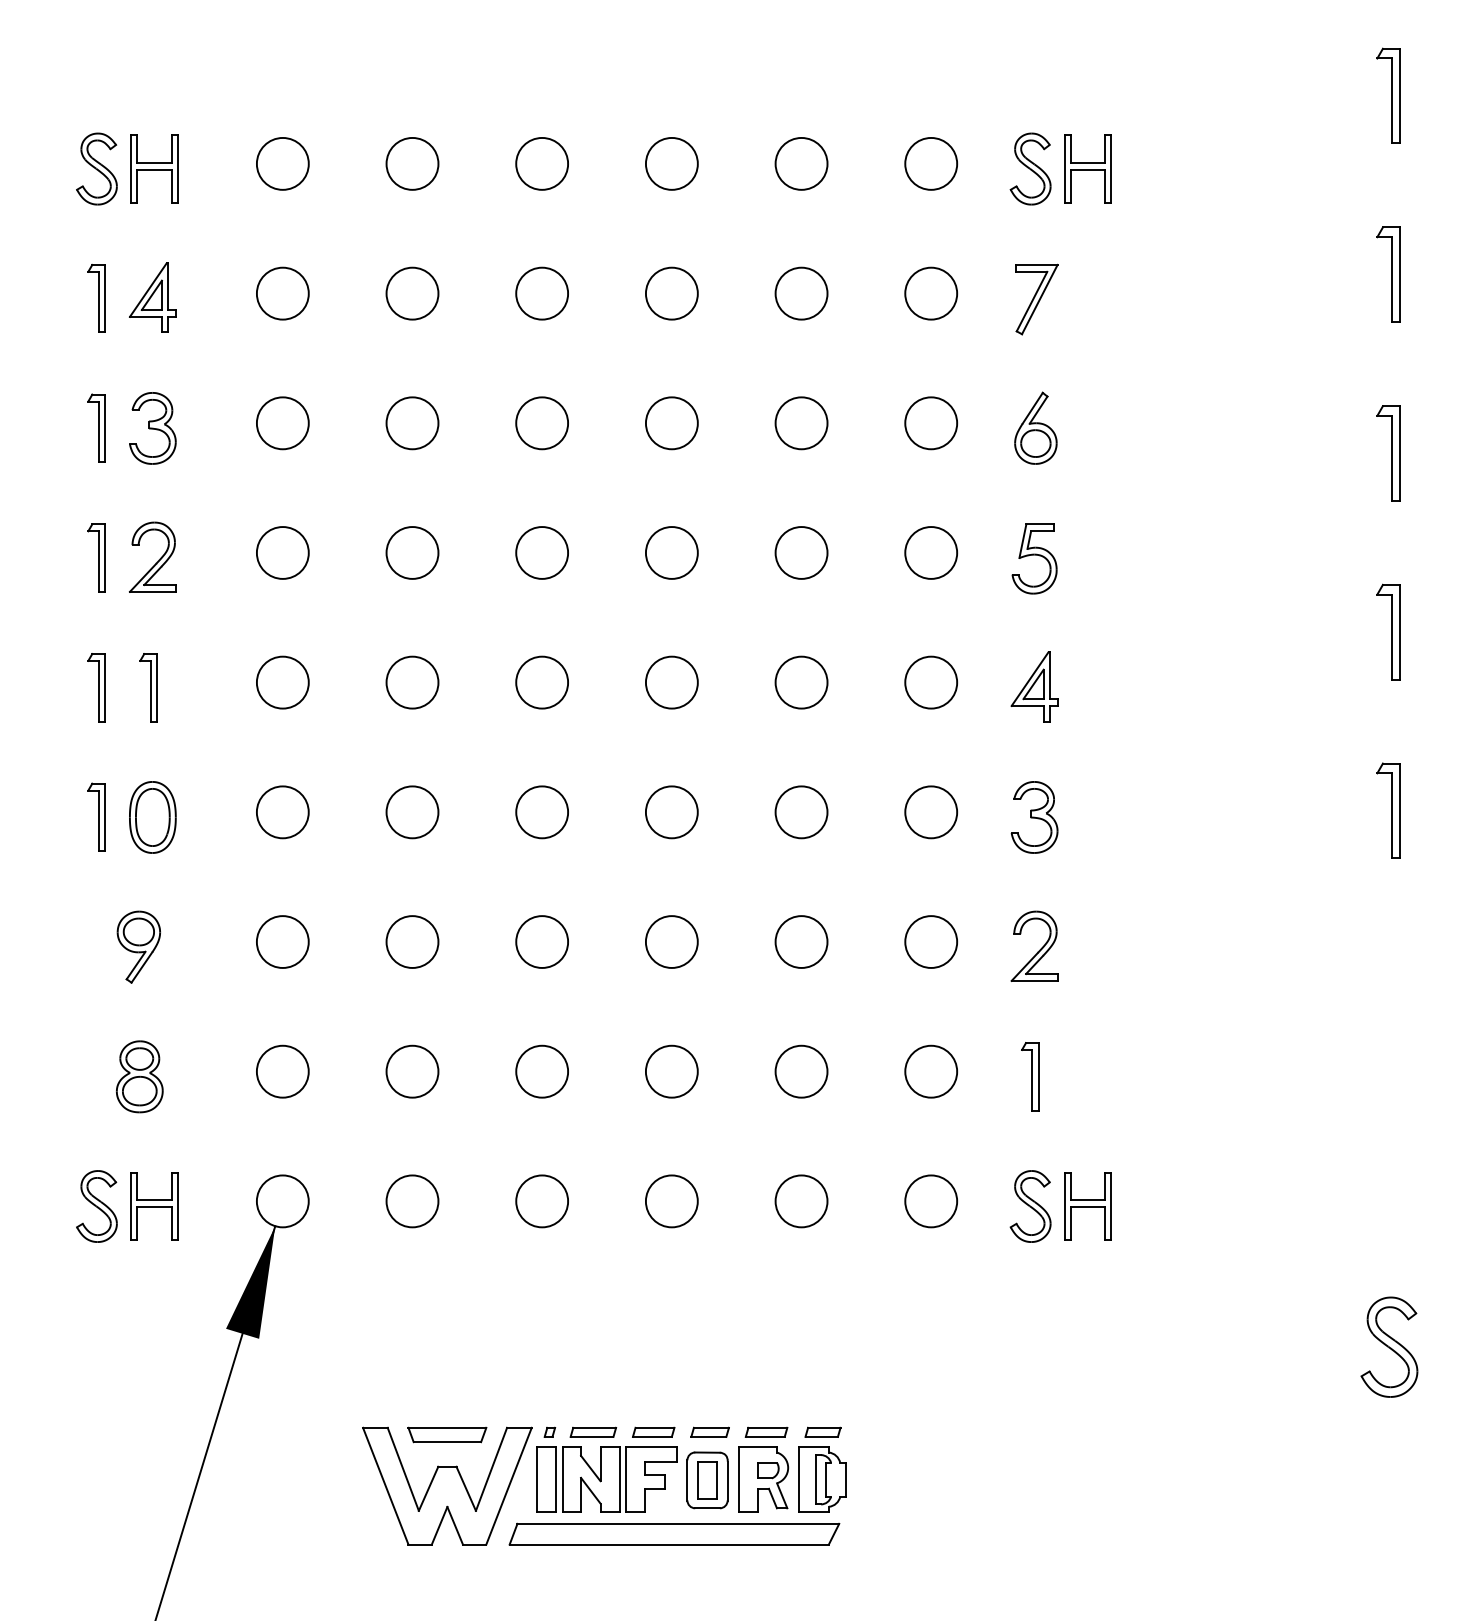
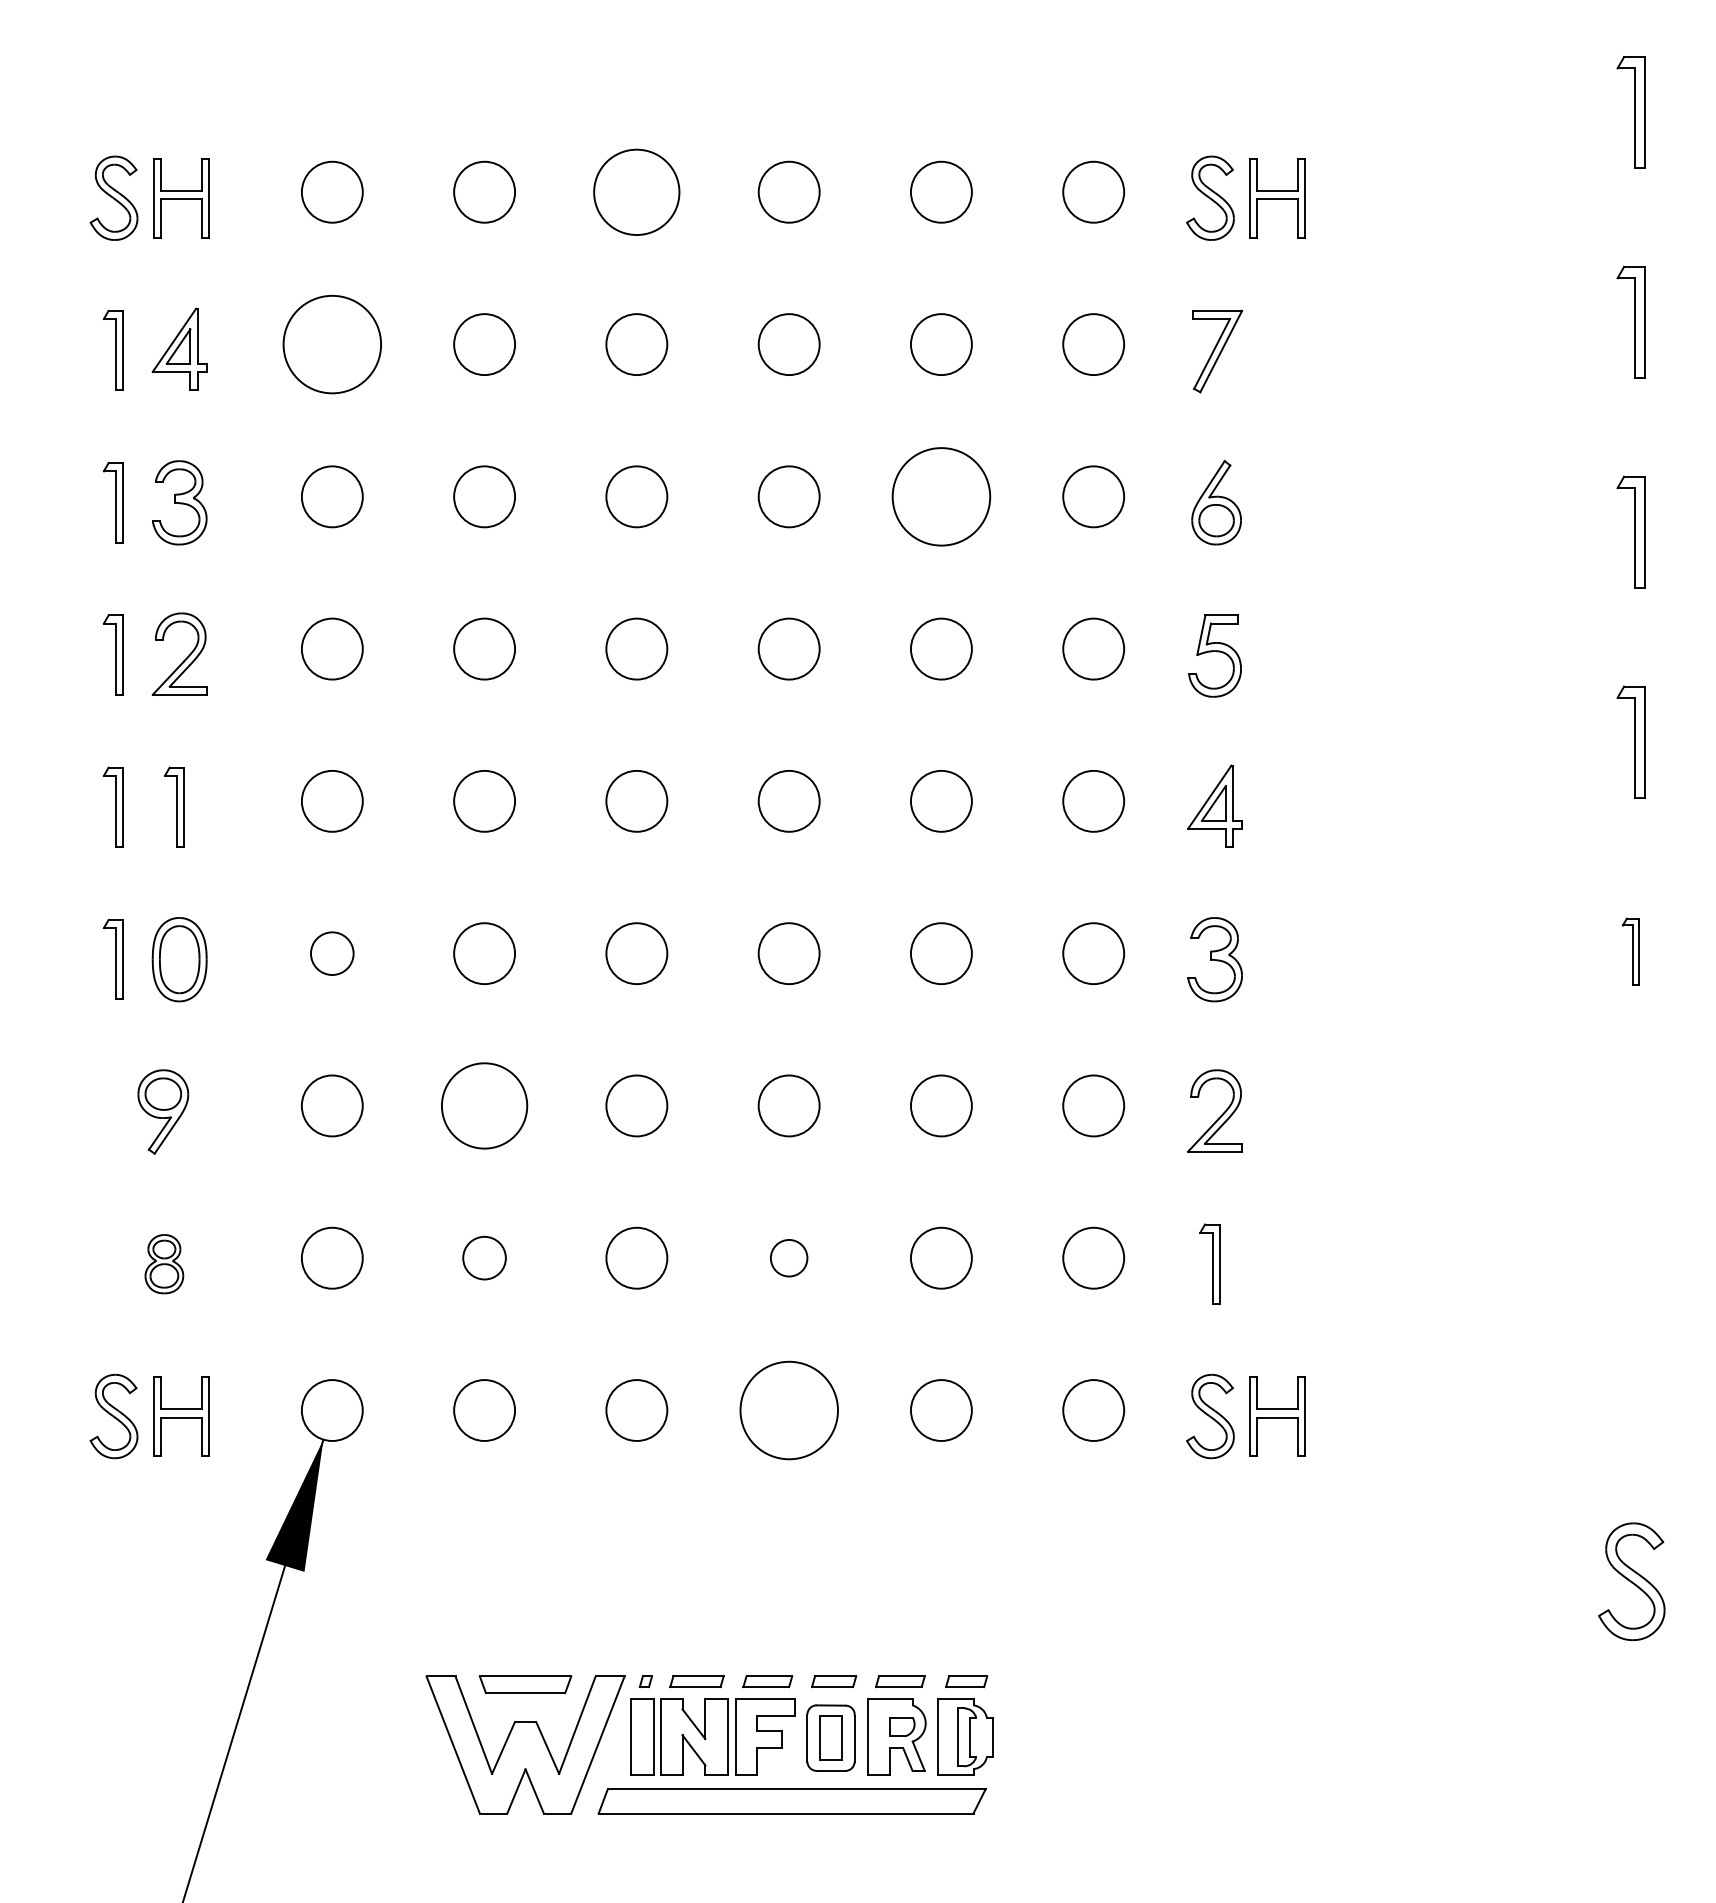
circle: (541, 163) -> (636, 191), size x1.4
circle: (282, 293) -> (331, 344), size x1.6
circle: (800, 423) -> (940, 496), size x1.6
part: (1388, 810) -> (1630, 951), size x0.6
circle: (282, 812) -> (331, 953), size x0.7
circle: (412, 941) -> (484, 1105), size x1.4
circle: (412, 1071) -> (484, 1257), size x0.7
circle: (671, 1071) -> (788, 1257), size x0.6
part: (139, 1076) -> (164, 1263), size x0.7
circle: (671, 1201) -> (788, 1410), size x1.6

